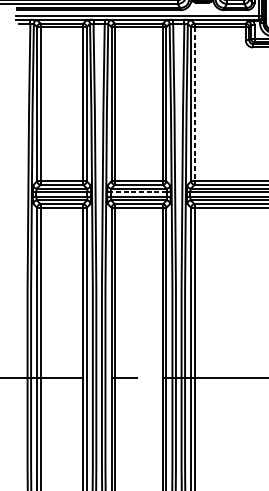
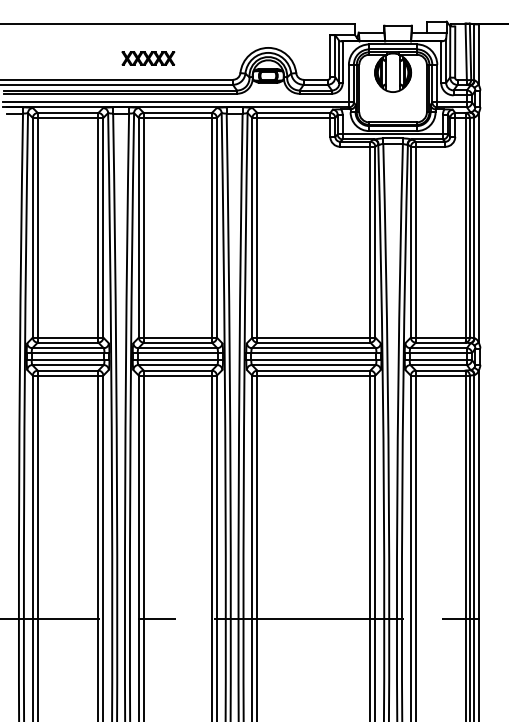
line: (194, 104) -> (257, 227), dashed -> solid
line: (138, 192) -> (177, 353), dashed -> solid

